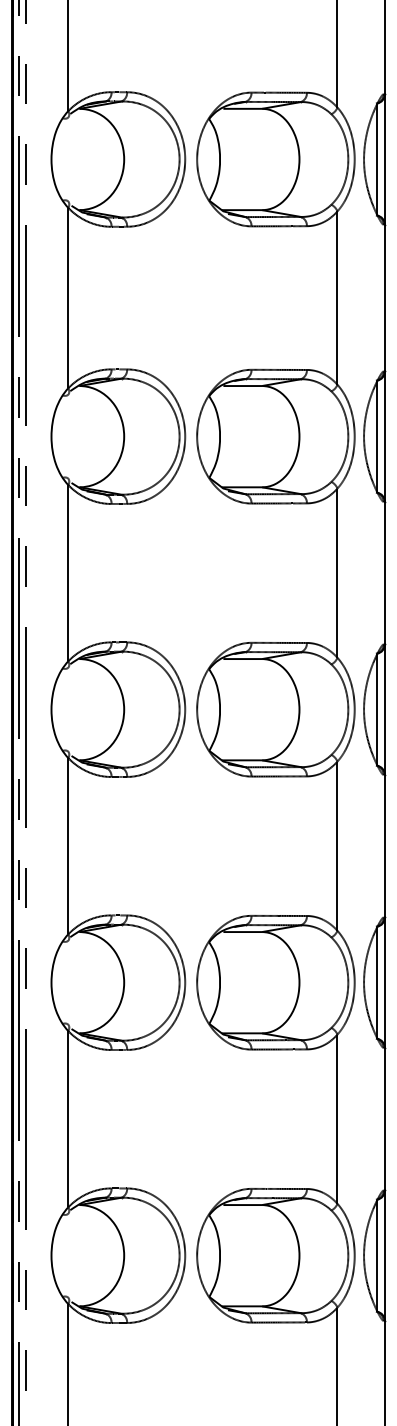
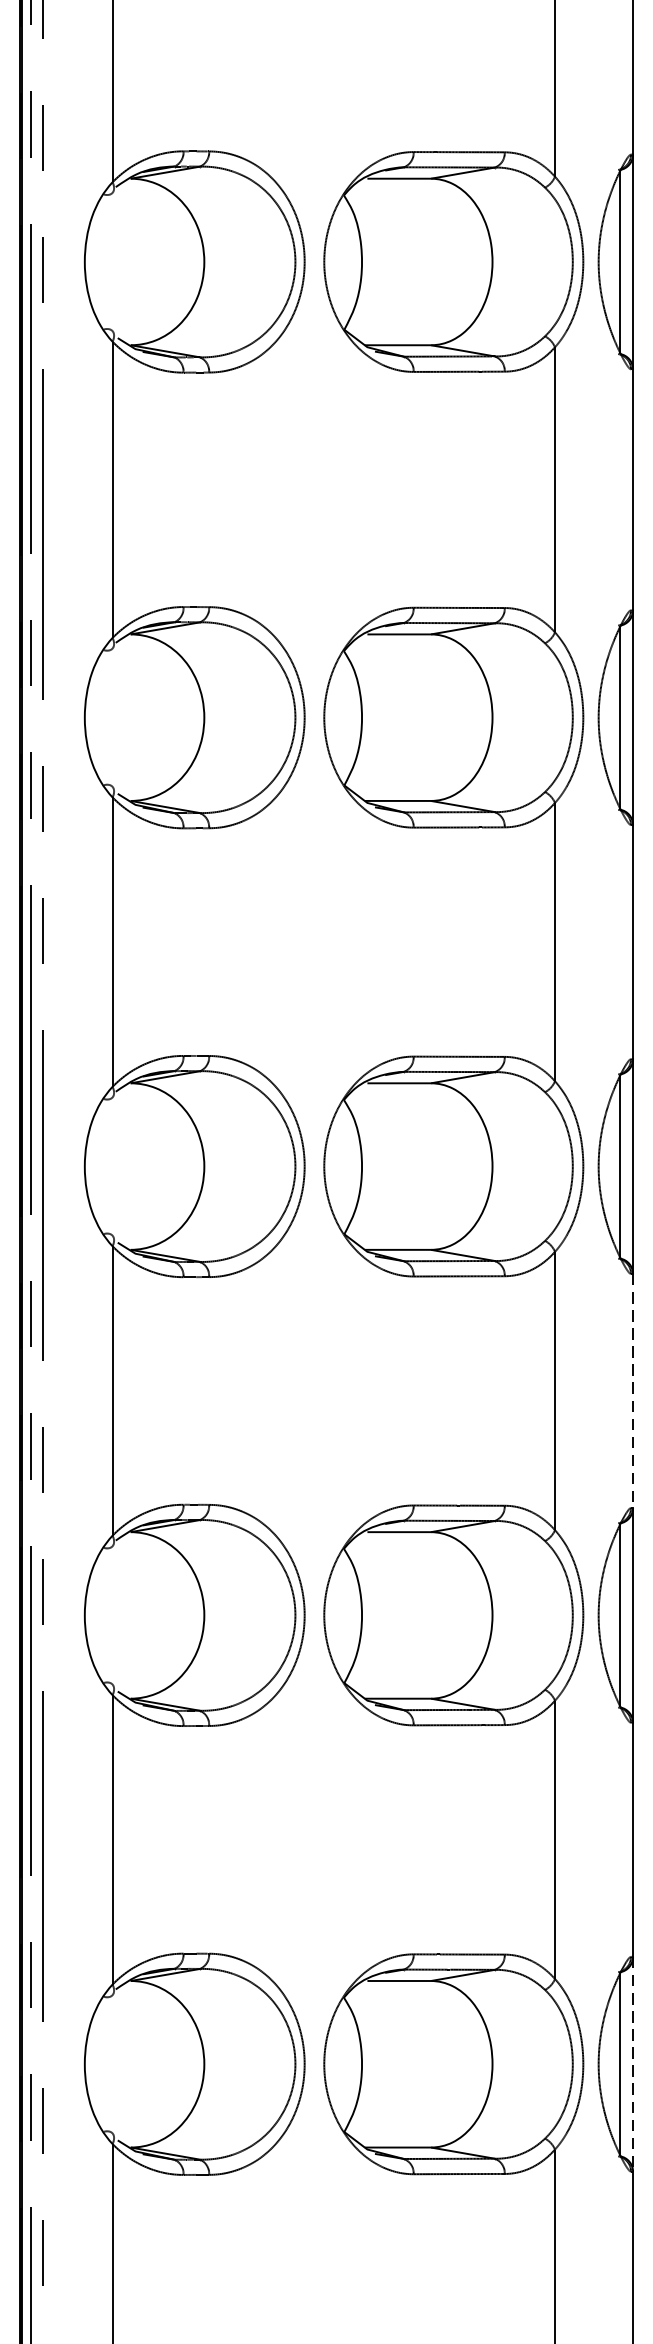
line: (384, 846) -> (632, 1391), solid -> dashed
line: (384, 1256) -> (632, 2065), solid -> dashed

